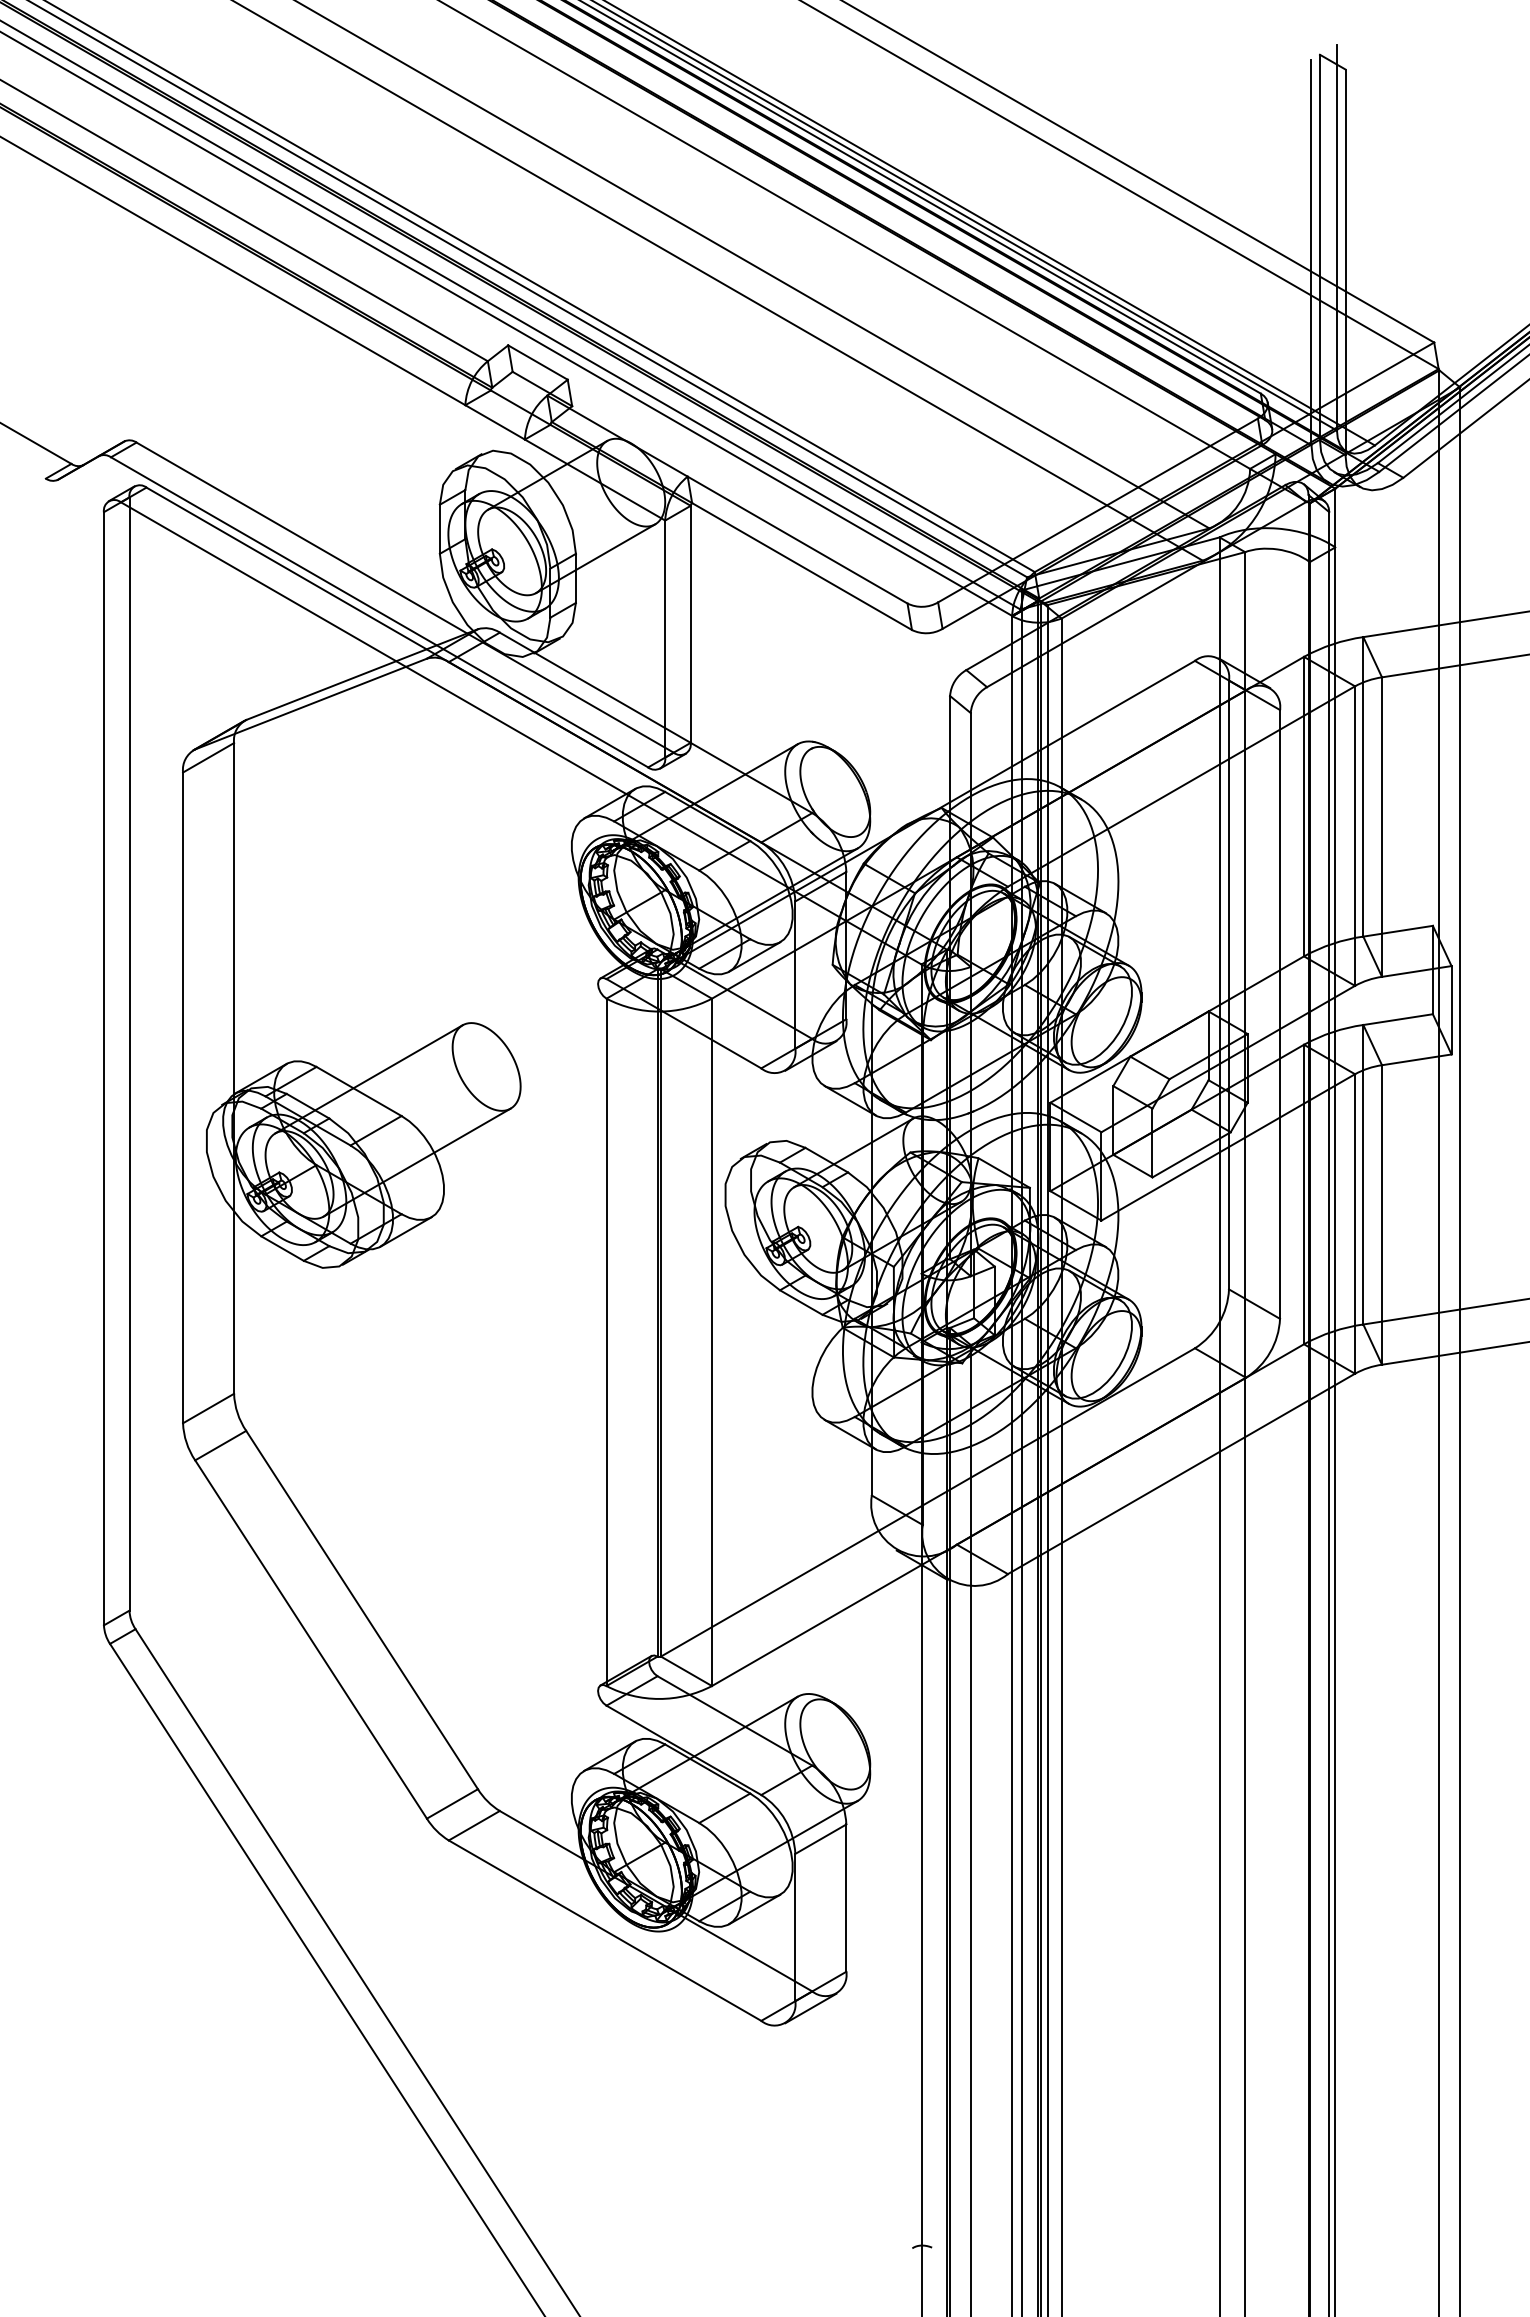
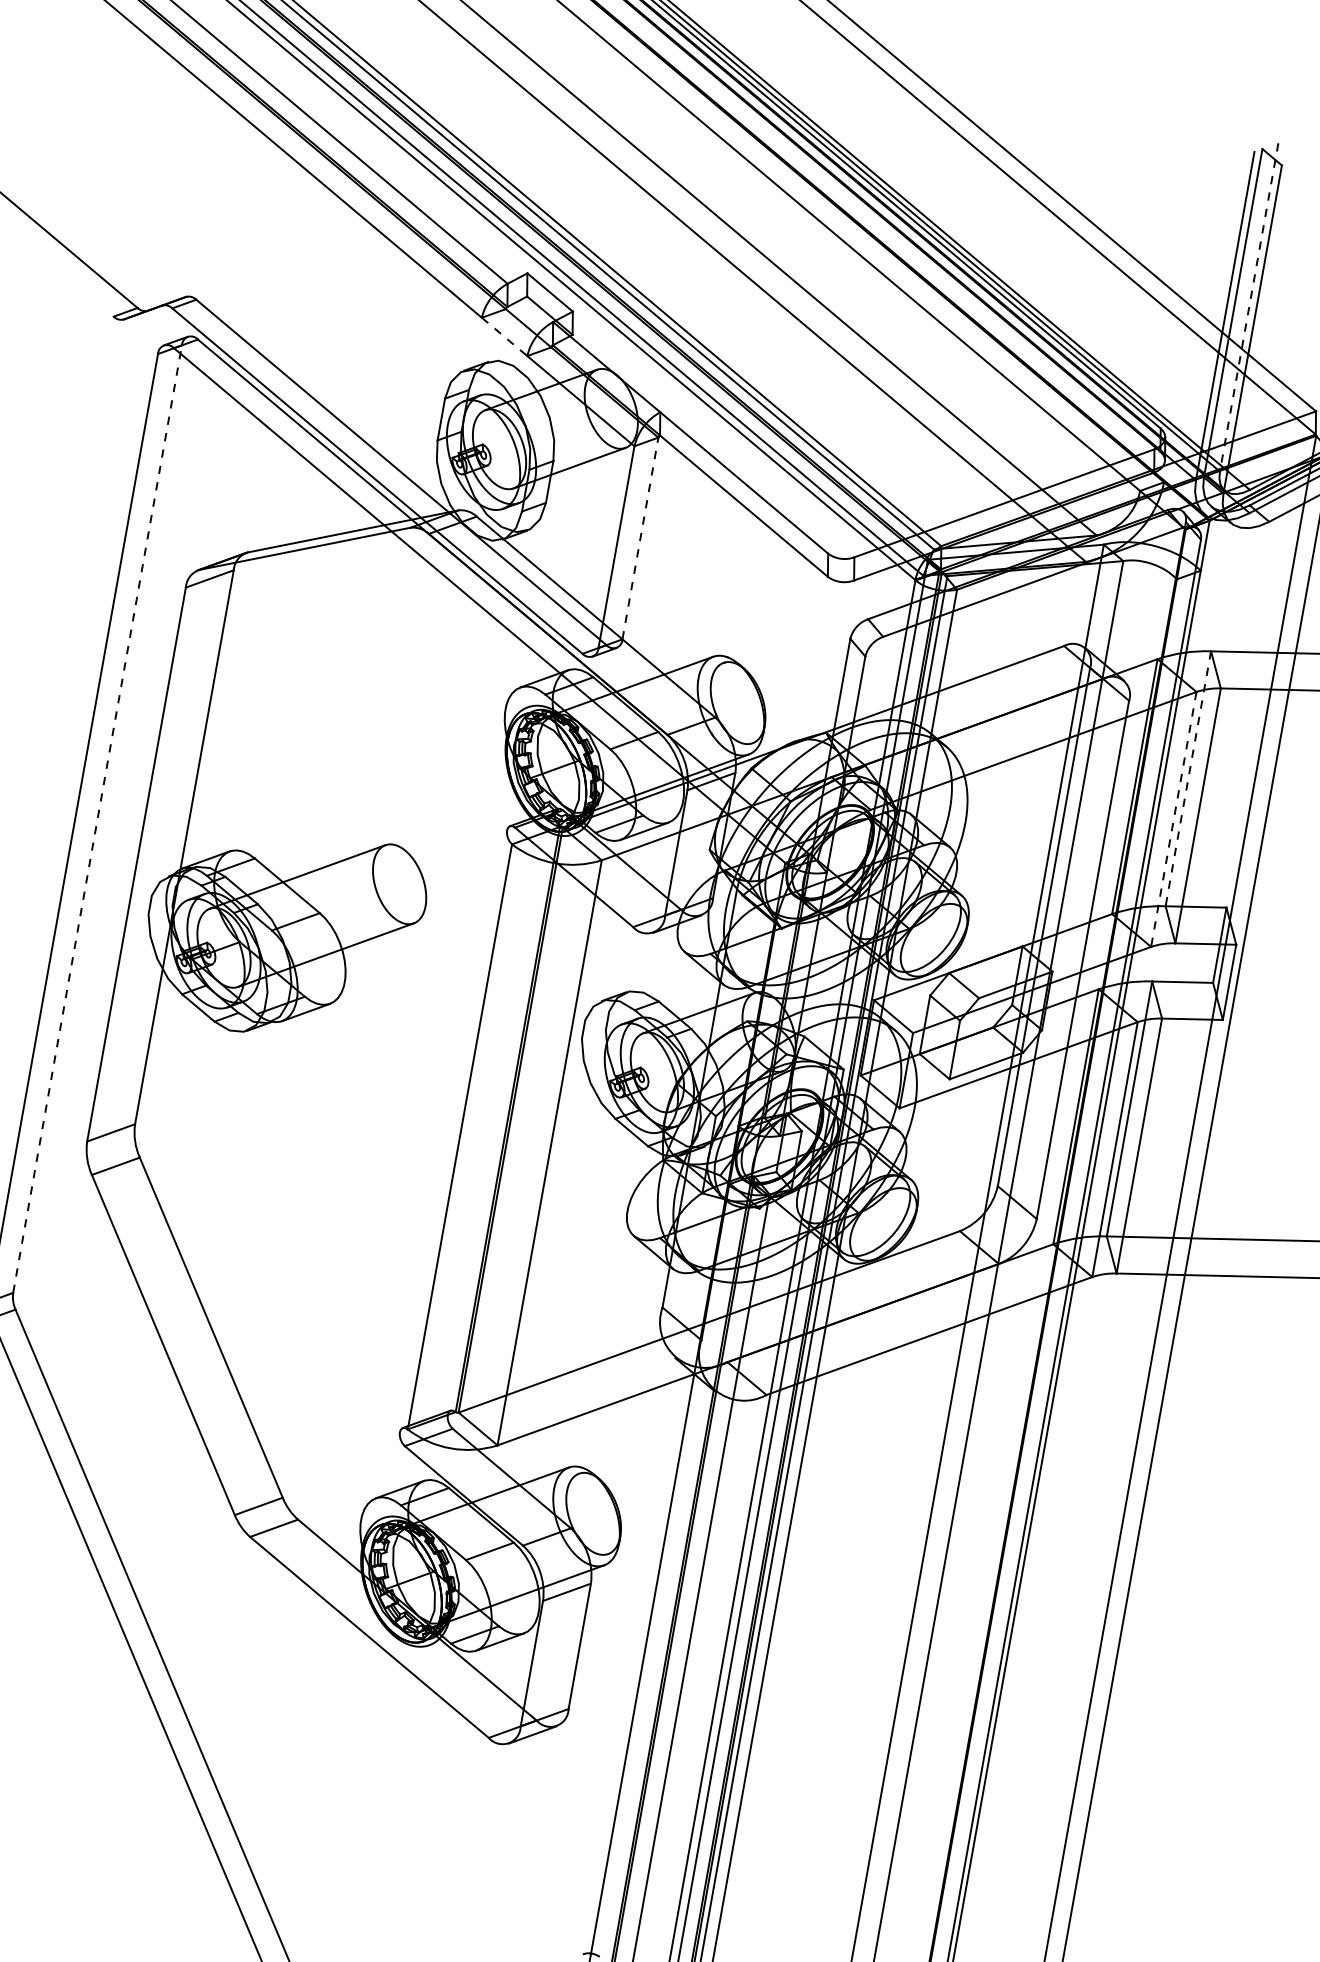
line: (1336, 237) -> (1248, 307), solid -> dashed
line: (495, 422) -> (504, 337), solid -> dashed
line: (690, 624) -> (640, 538), solid -> dashed
line: (1363, 786) -> (1188, 778), solid -> dashed
line: (1355, 836) -> (1174, 819), solid -> dashed
line: (129, 1054) -> (97, 819), solid -> dashed

